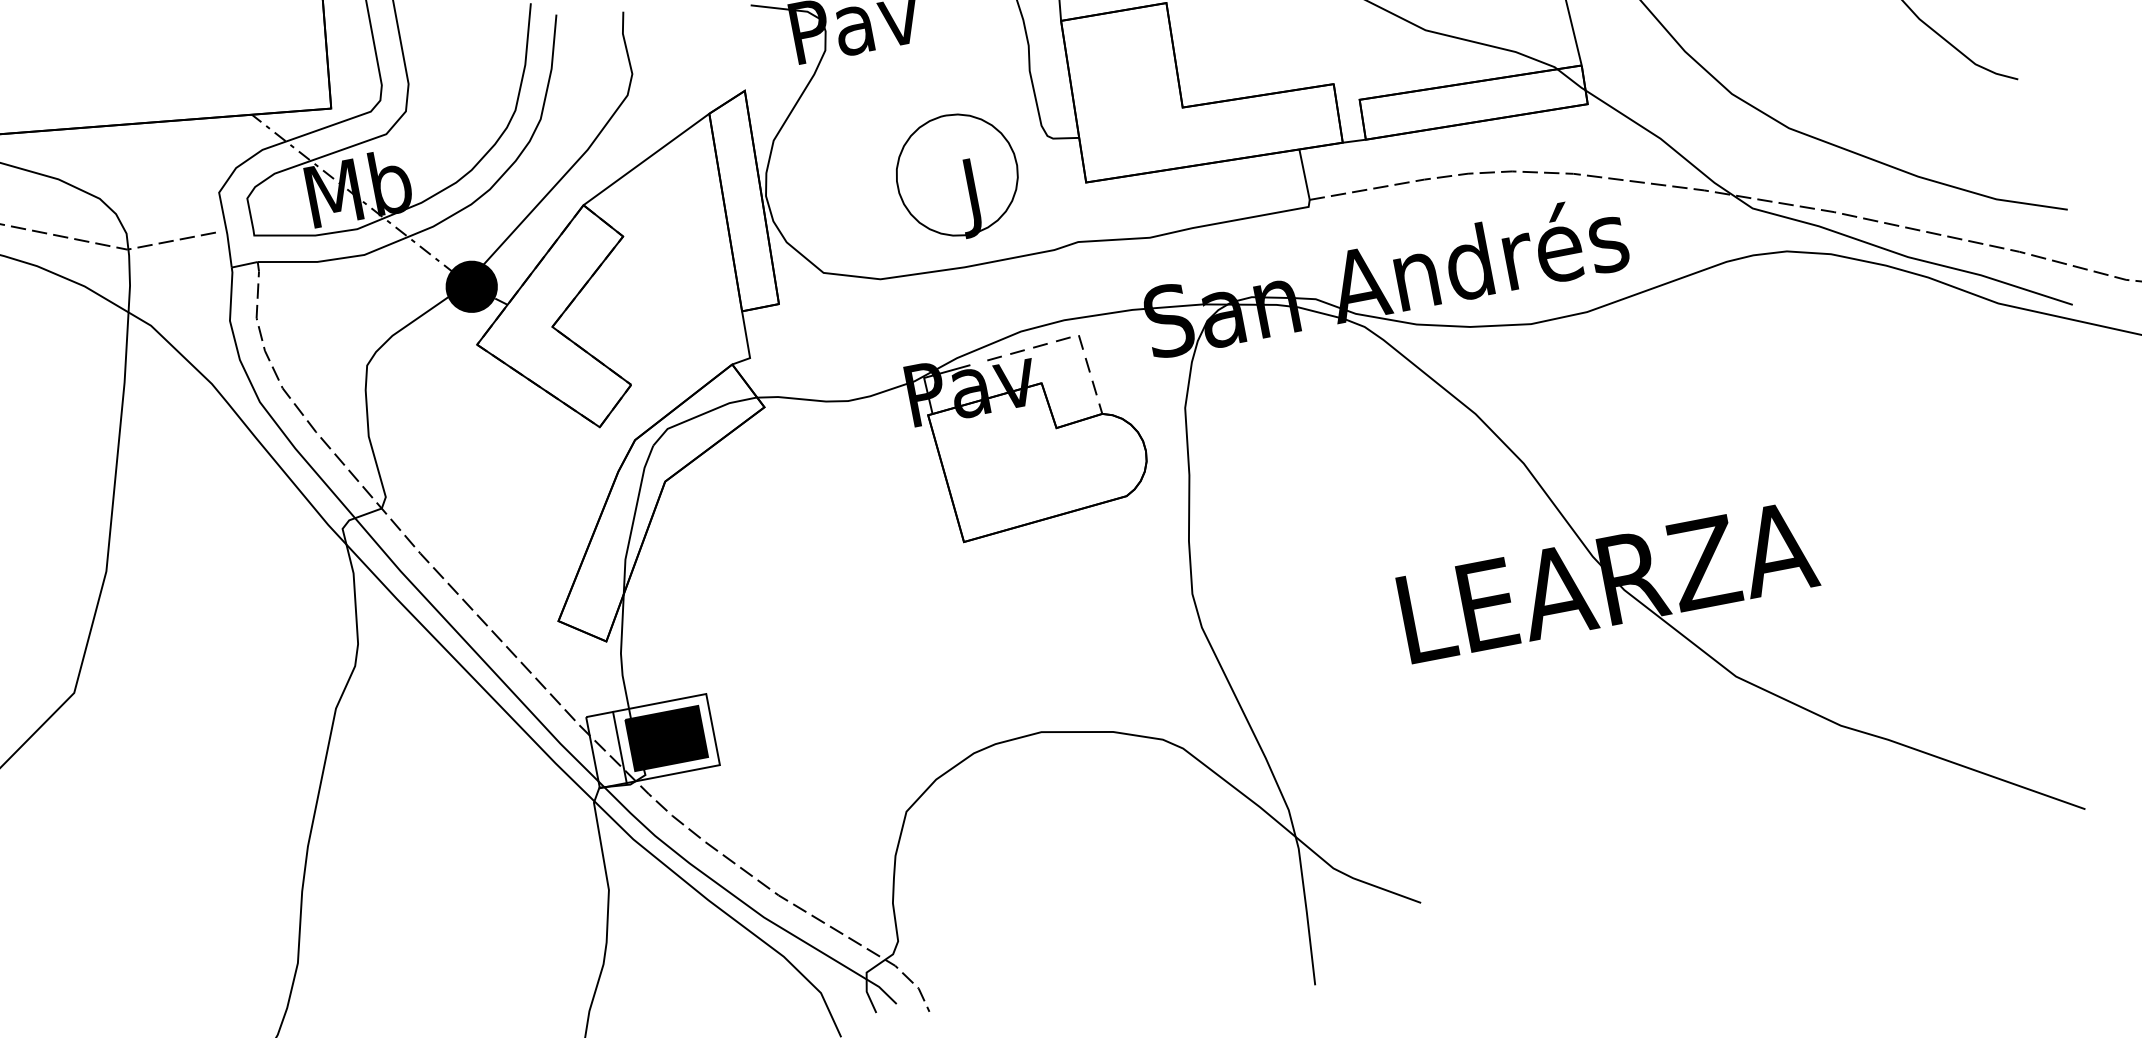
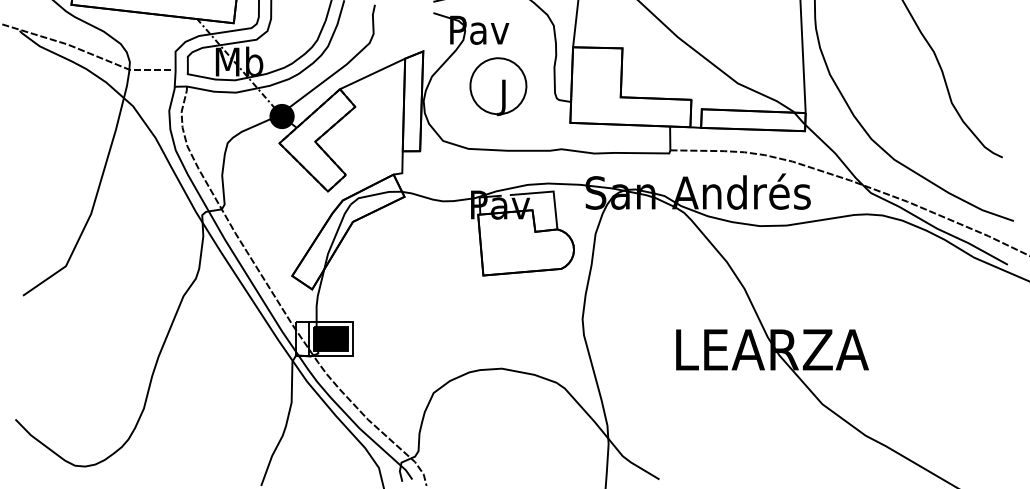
part: (957, 175) -> (498, 86), moved
line: (1074, 335) -> (551, 191), dashed -> solid

